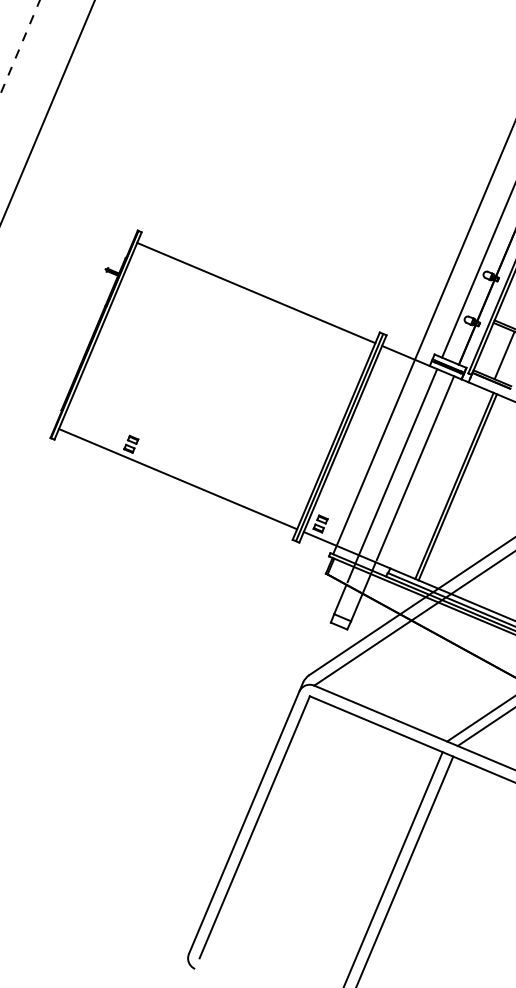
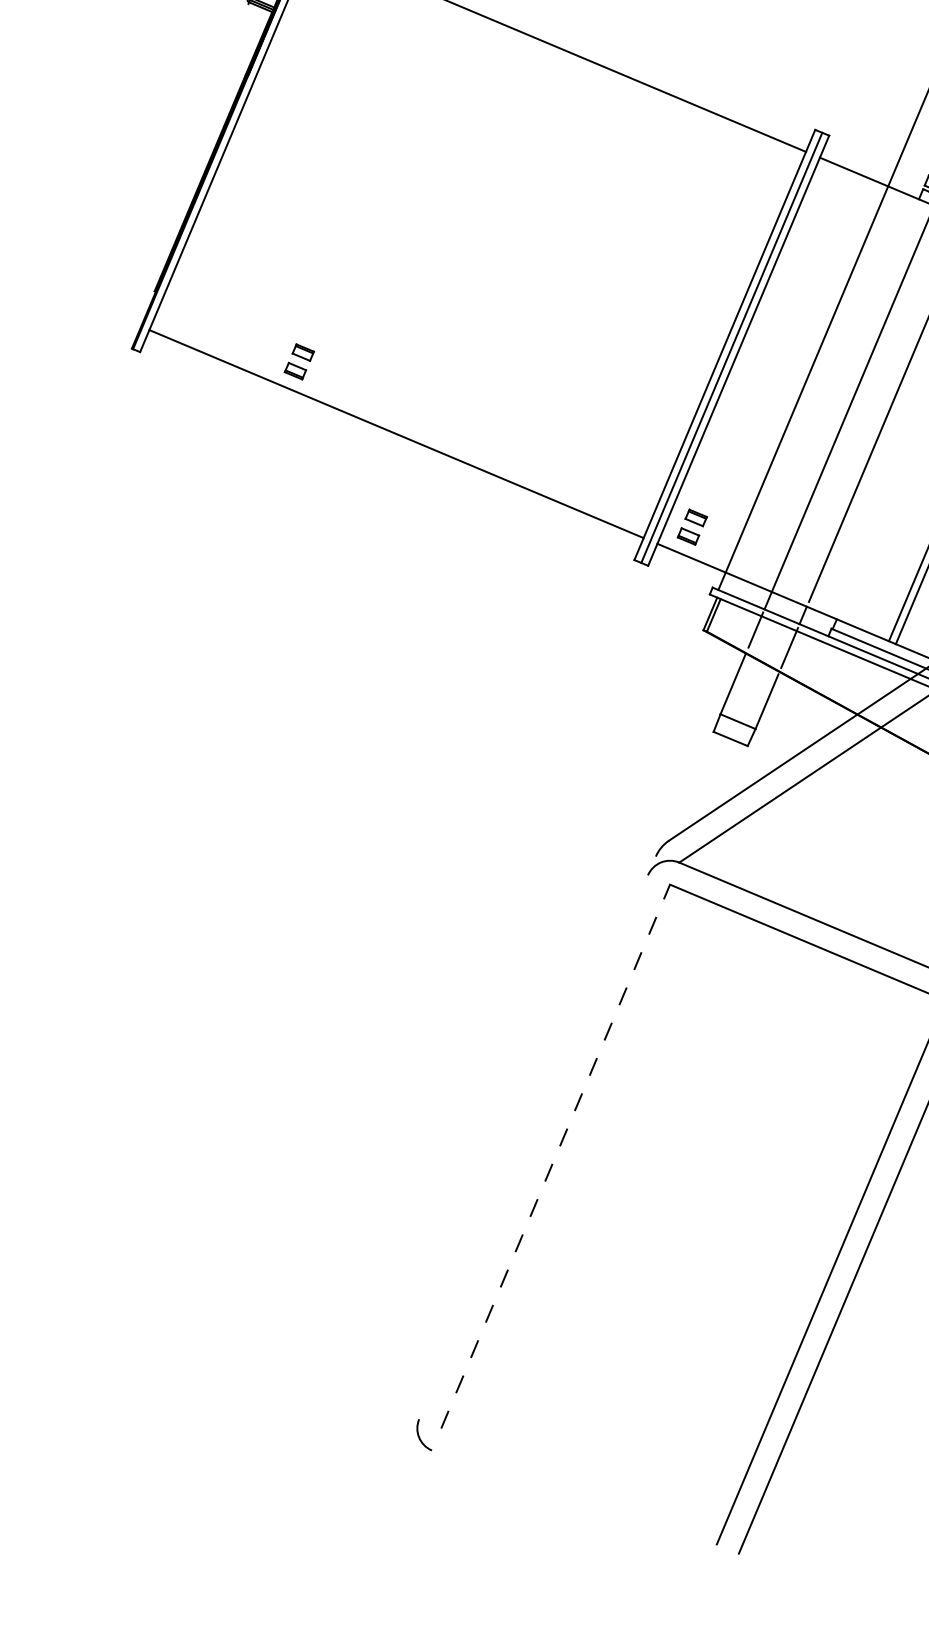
line: (246, 817) -> (538, 1136), removed
line: (254, 826) -> (555, 1154), solid -> dashed

